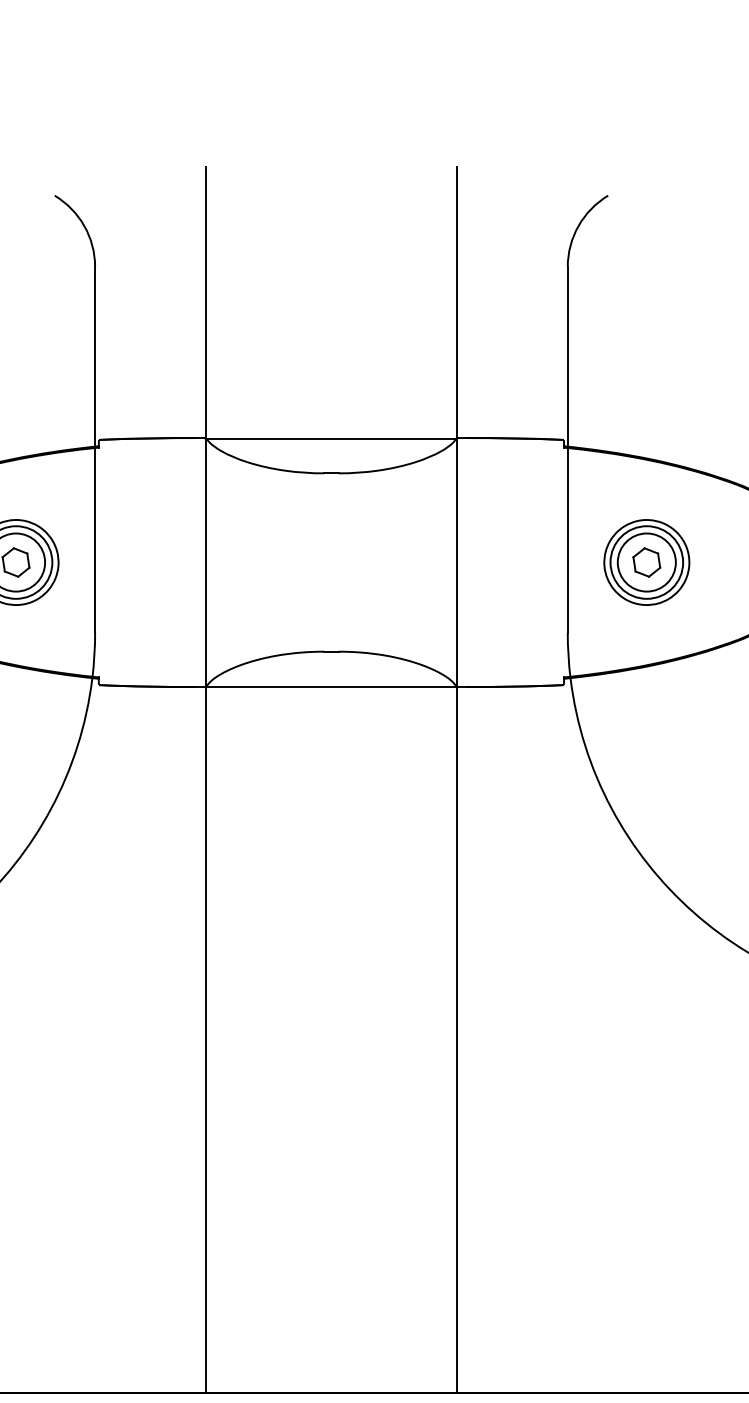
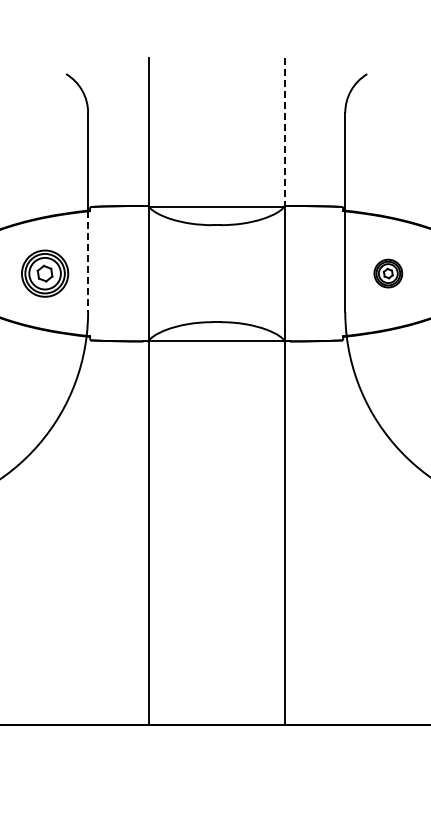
line: (456, 302) -> (284, 132), solid -> dashed
line: (95, 540) -> (88, 261), solid -> dashed
part: (647, 562) -> (388, 273), size x0.6

